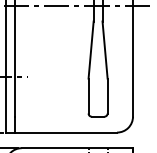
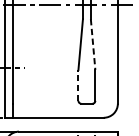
line: (105, 50) -> (93, 44), solid -> dashed
line: (88, 95) -> (78, 84), solid -> dashed

